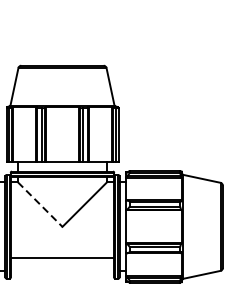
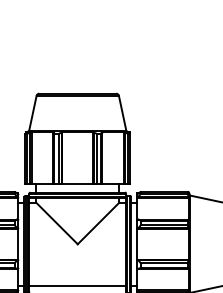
line: (40, 204) -> (57, 223), dashed -> solid
line: (62, 257) -> (77, 285), moved

